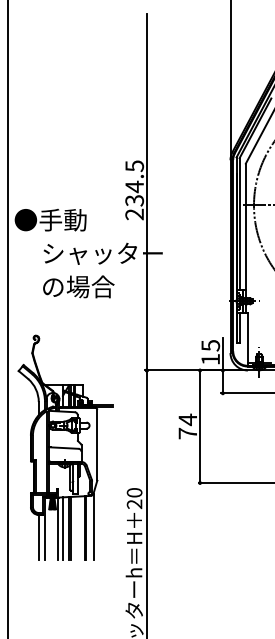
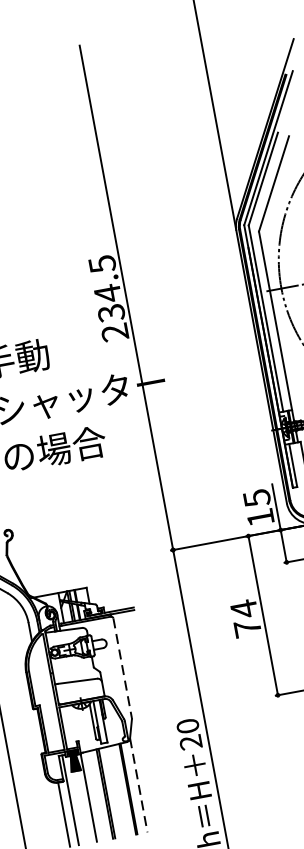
line: (97, 445) -> (123, 669), solid -> dashed
line: (93, 527) -> (138, 786), solid -> dashed
line: (62, 528) -> (95, 795), removed

